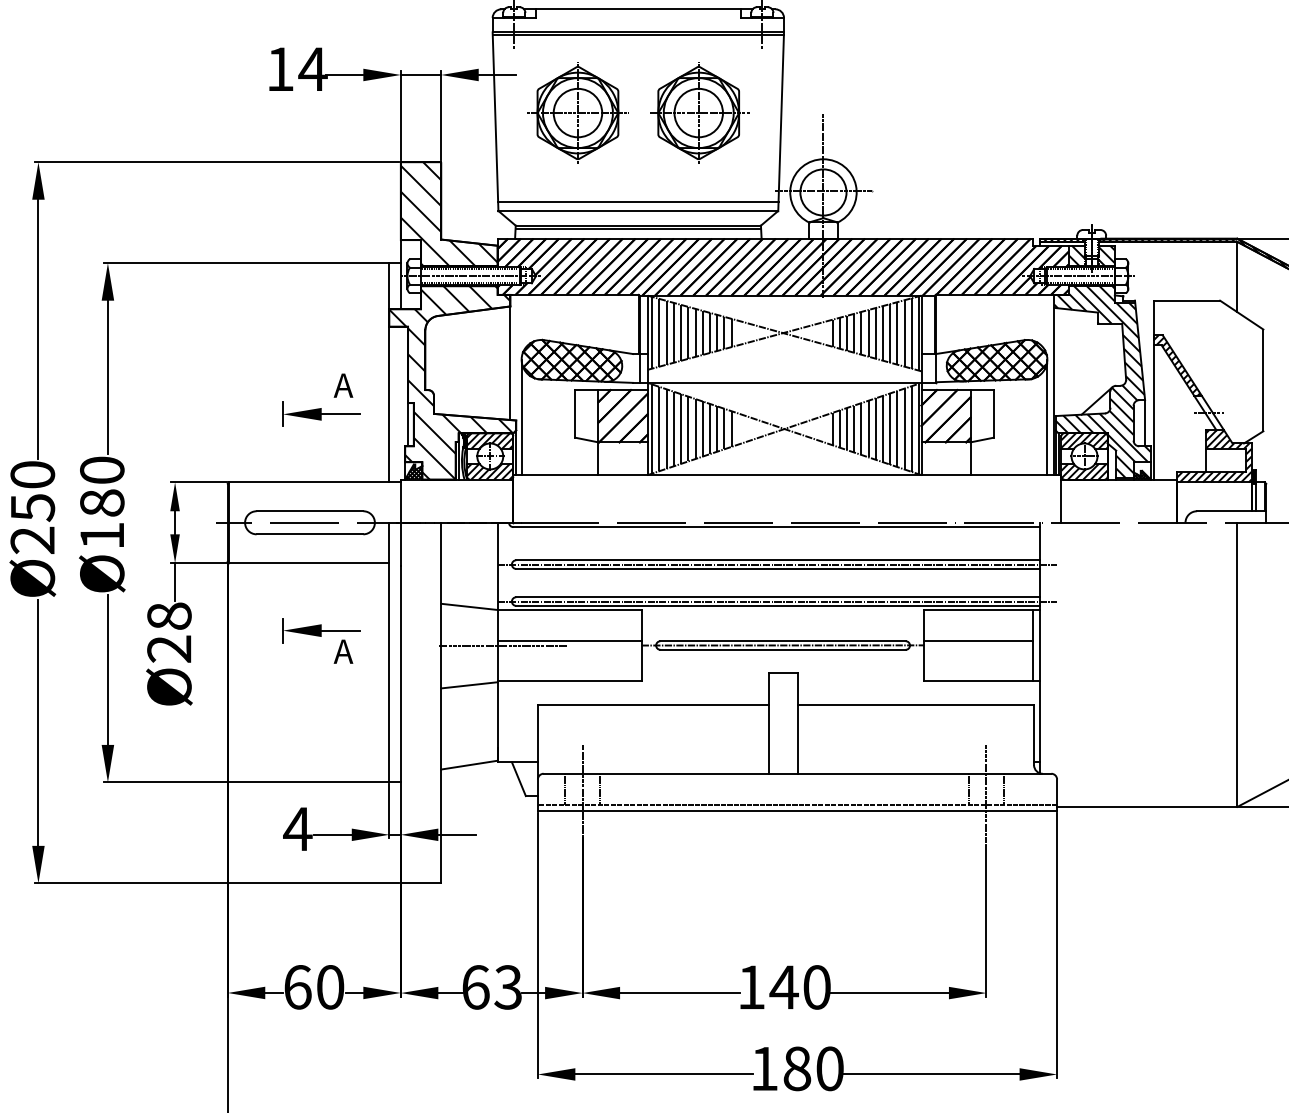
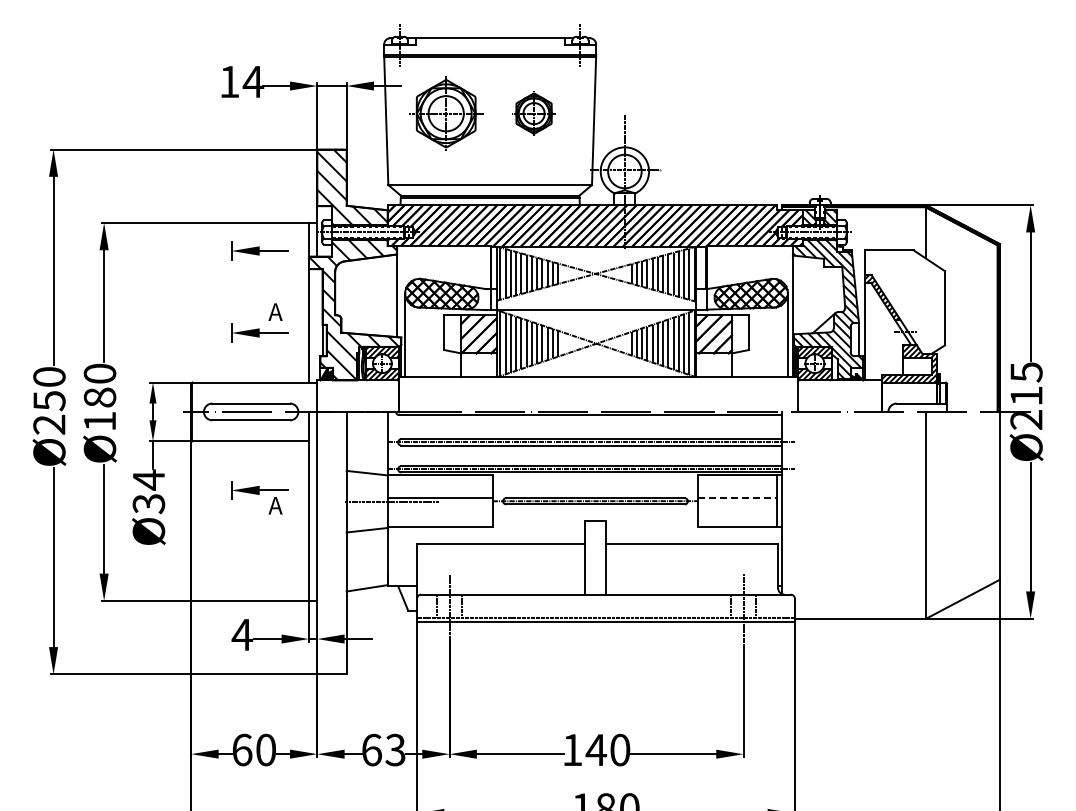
part: (697, 112) -> (533, 113), size x0.6
line: (638, 202) -> (490, 178), removed
part: (321, 300) -> (259, 250), added
text: (168, 632) -> (148, 491), Ø28 -> Ø34
line: (979, 640) -> (738, 497), solid -> dashed

